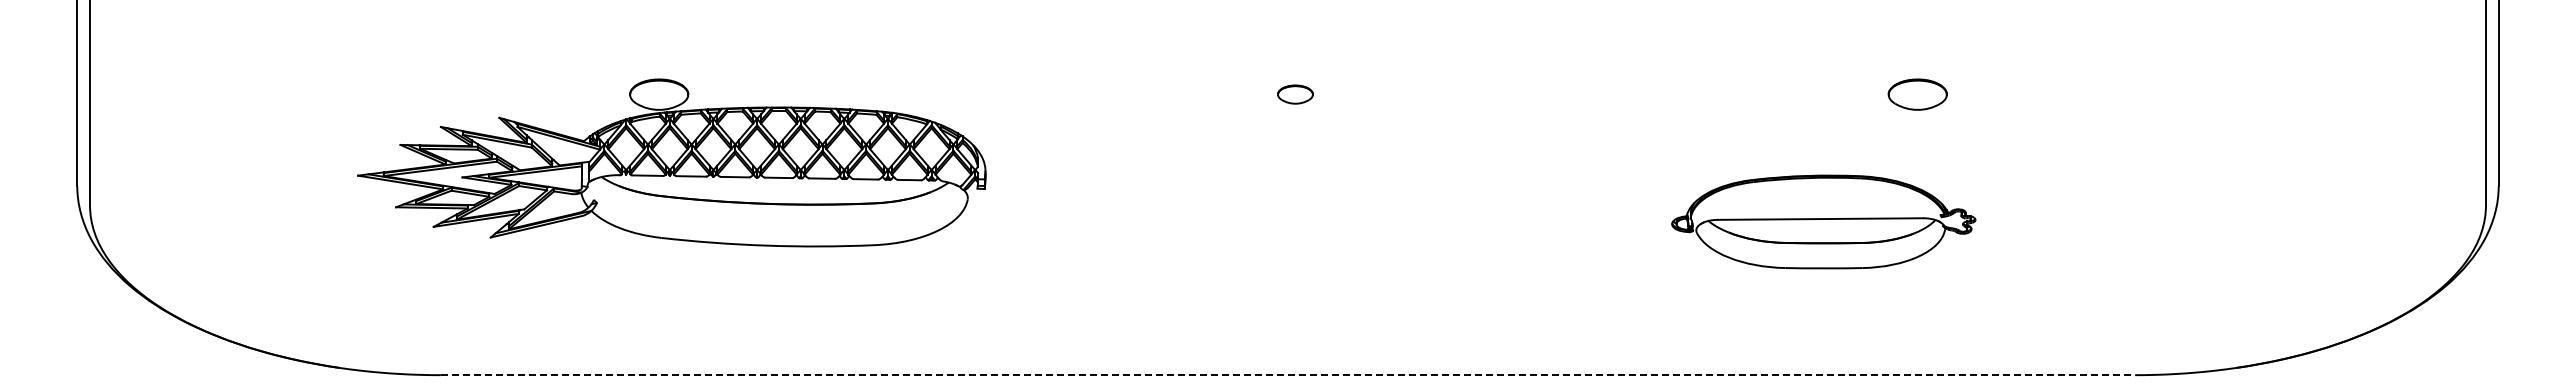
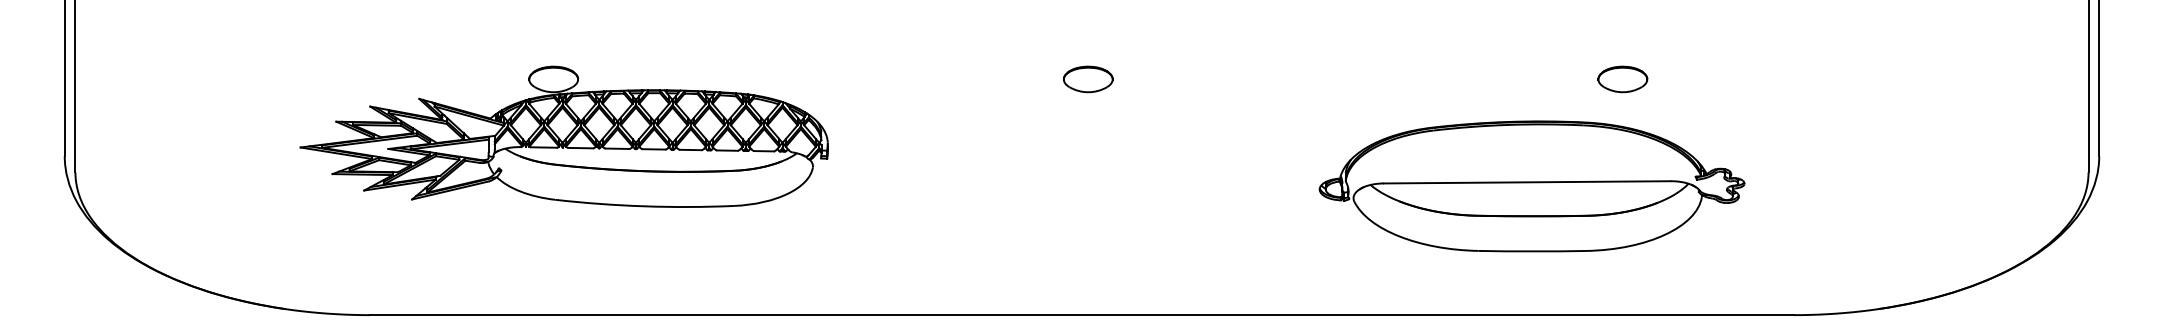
part: (1295, 94) -> (1088, 79), size x1.67
part: (1917, 94) -> (1622, 79), moved
part: (1823, 221) -> (1531, 186), size x1.67
line: (1288, 375) -> (1082, 315), dashed -> solid

